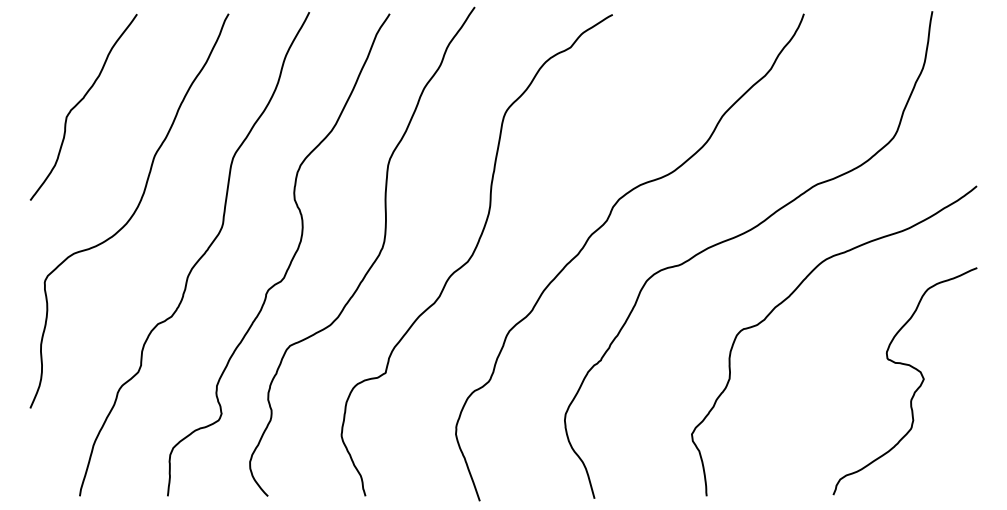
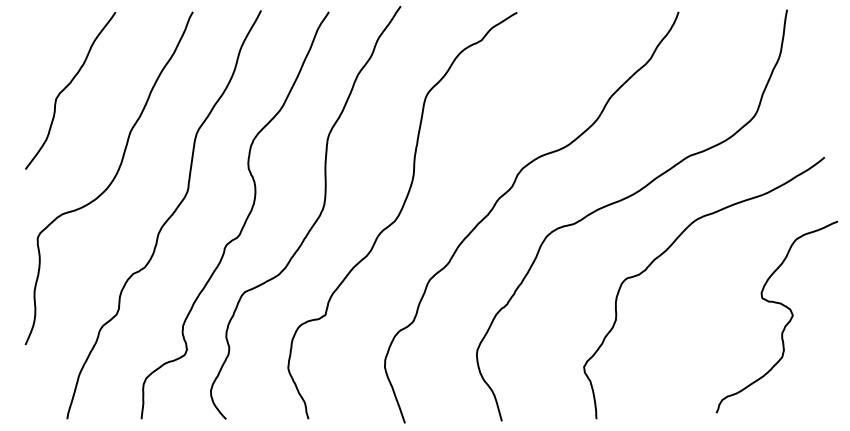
curve: (915, 390) -> (785, 324), moved

